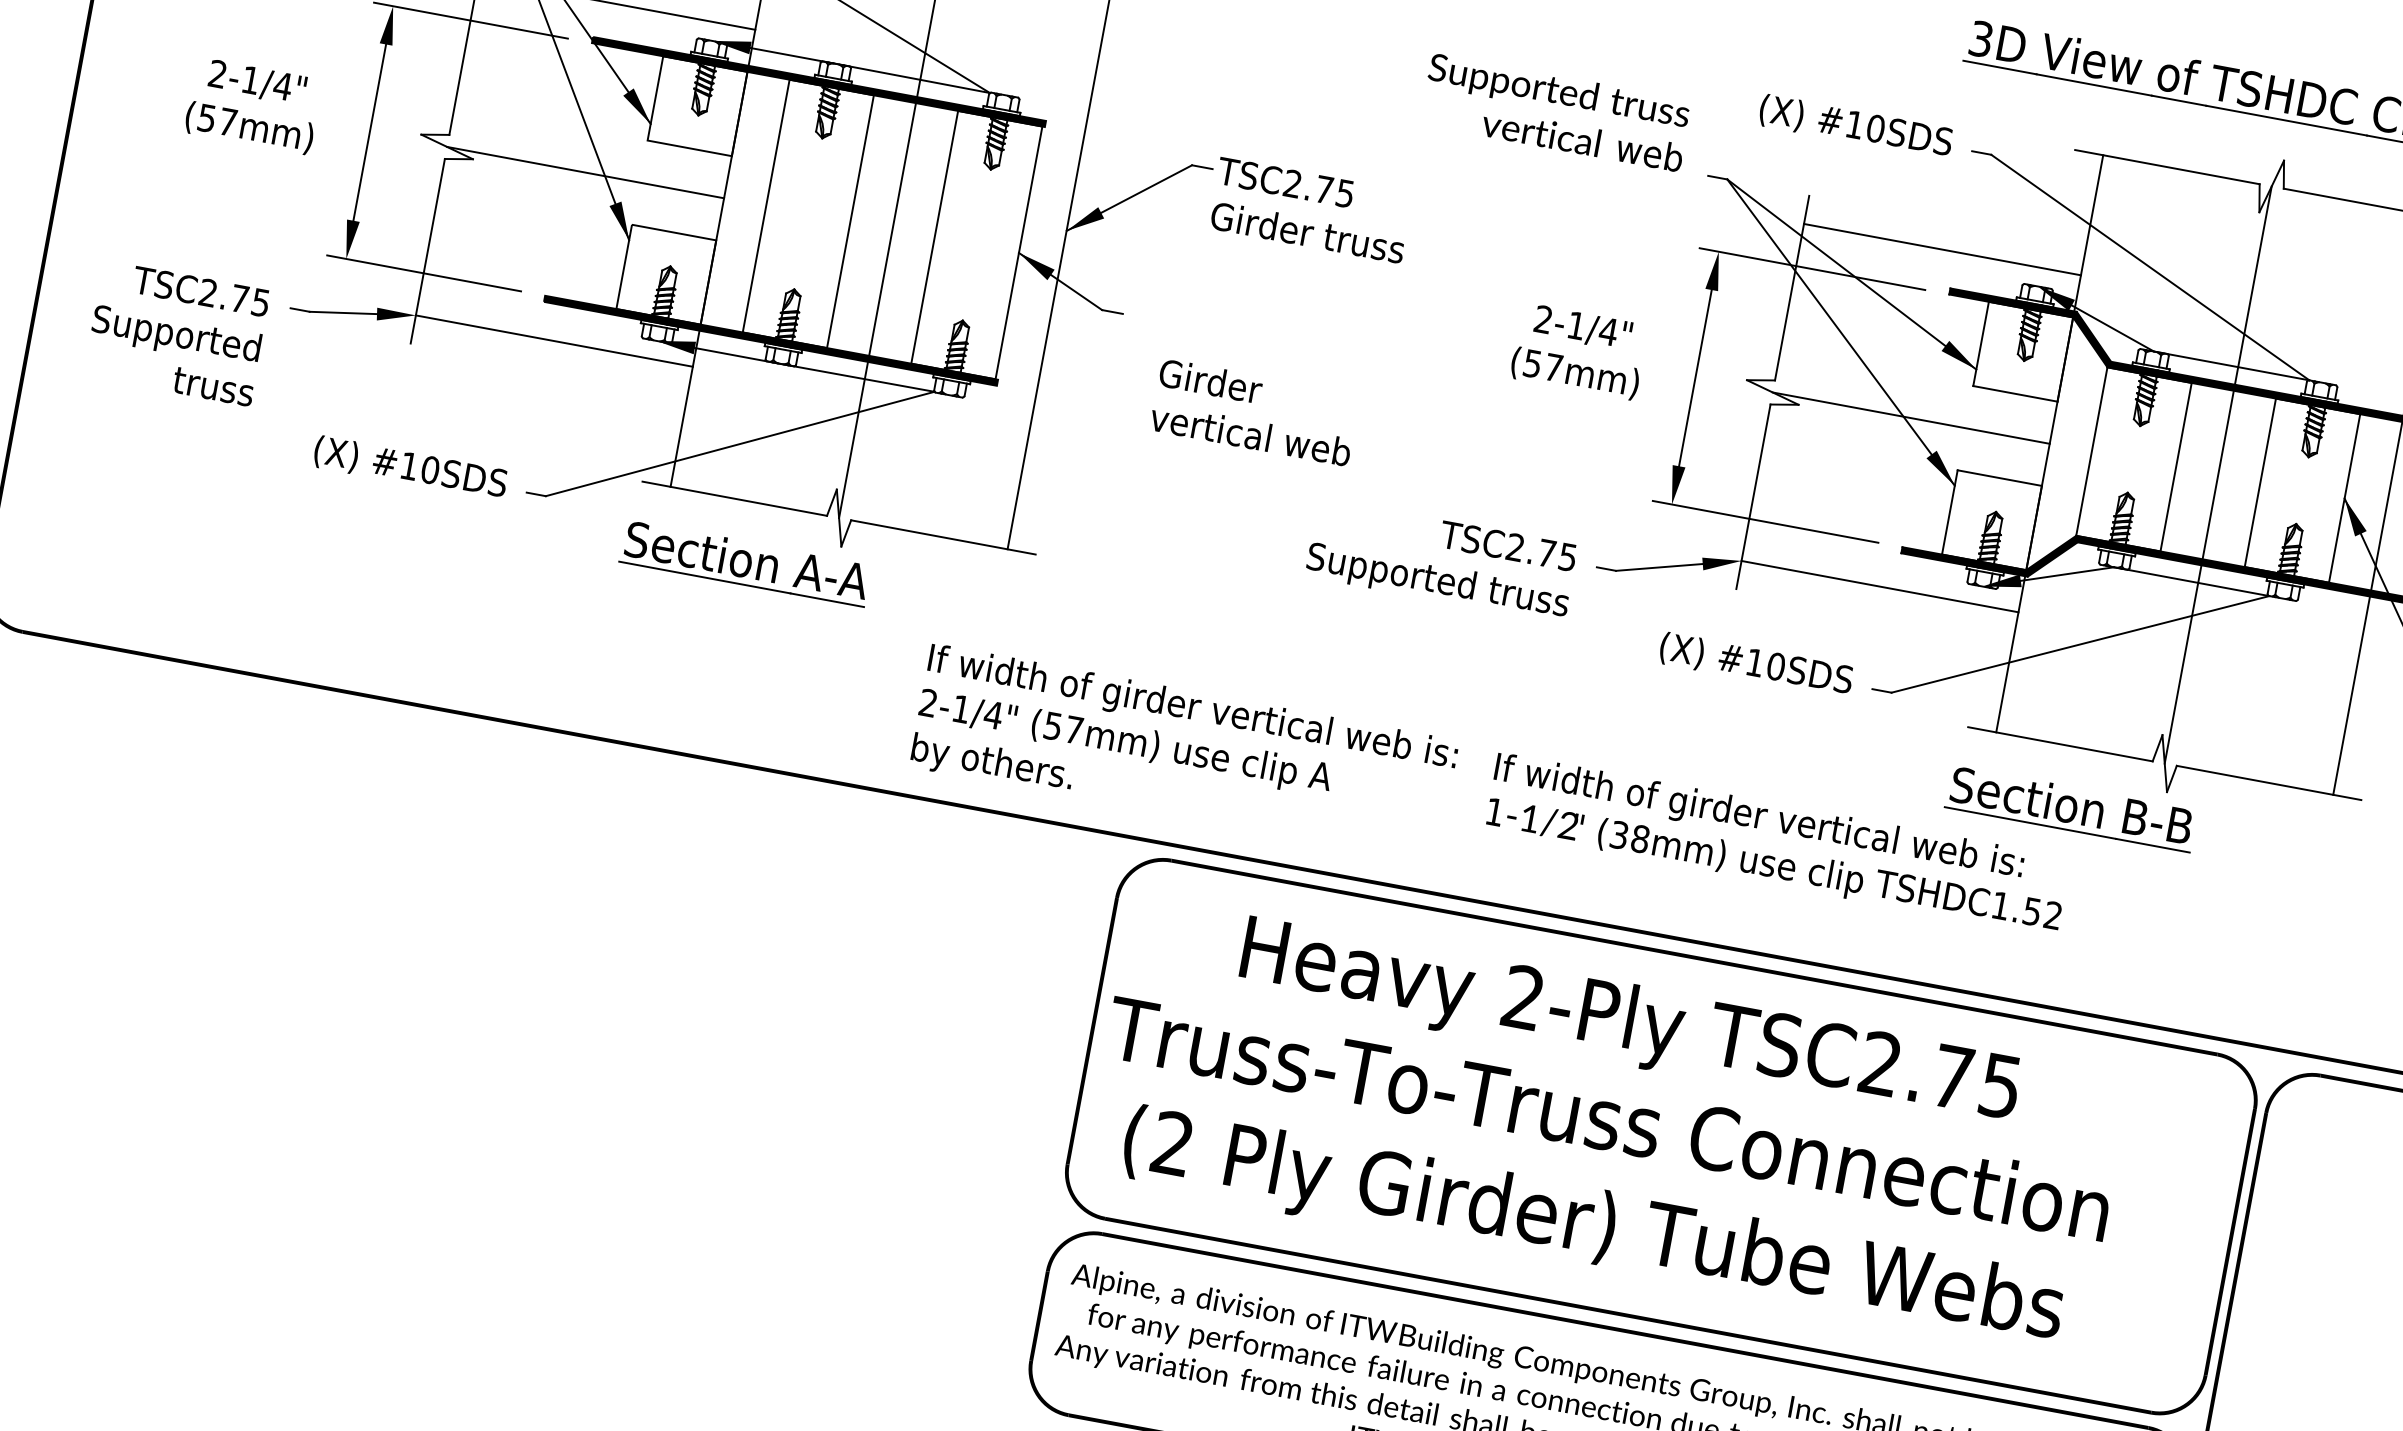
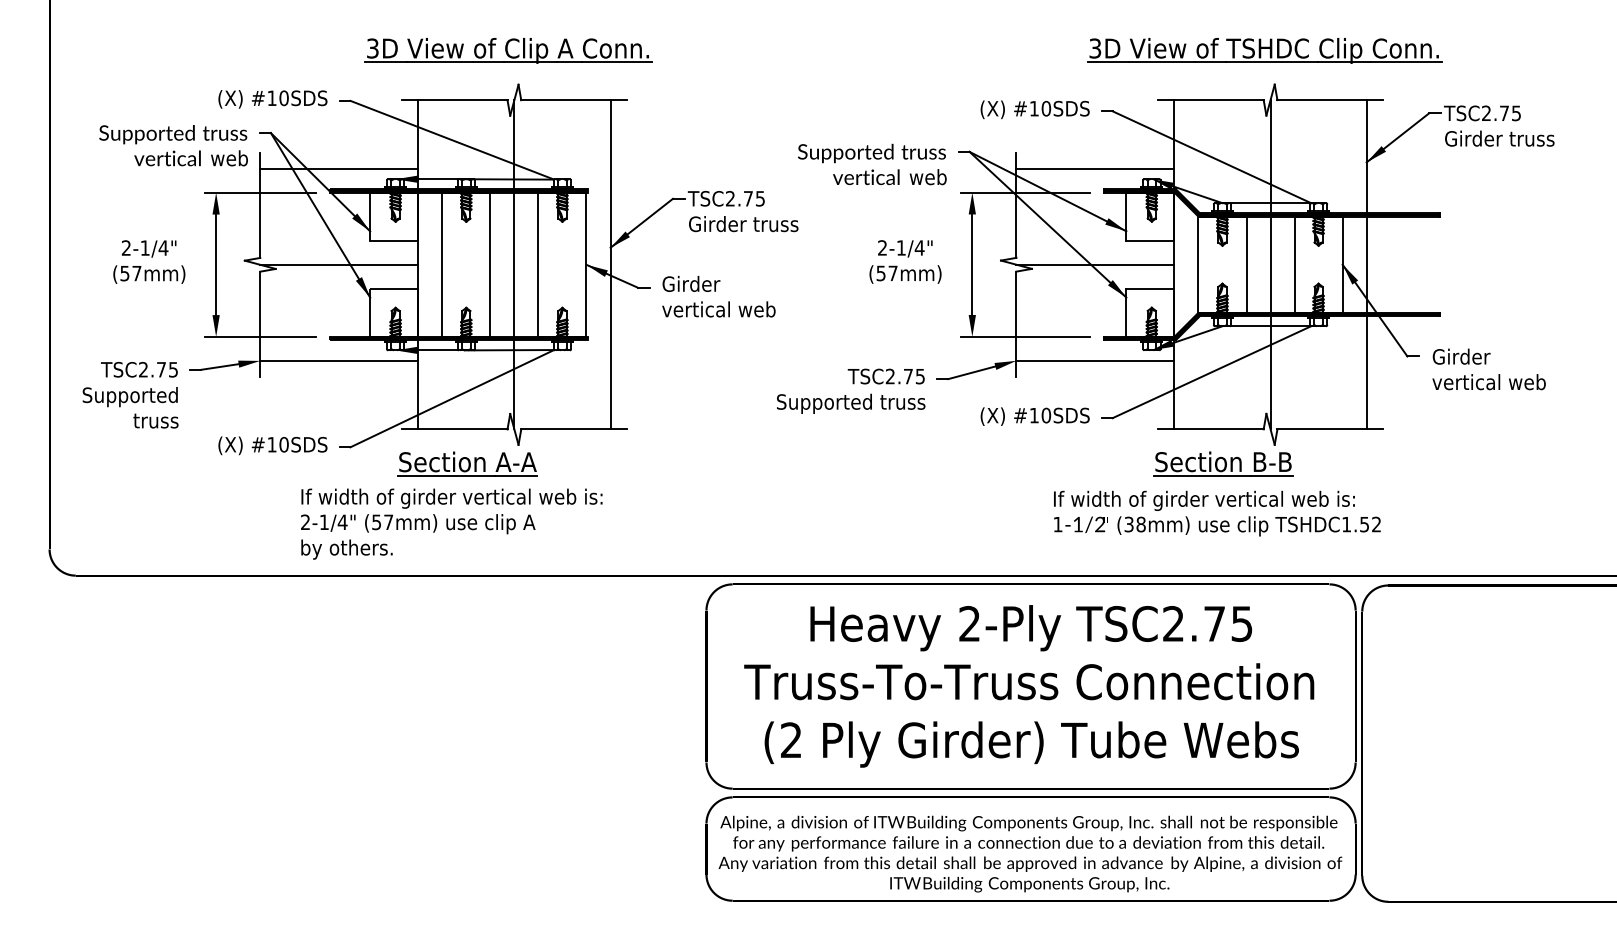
text: (1556, 112) -> (872, 164), moved
text: (1254, 411) -> (718, 296), moved
text: (1183, 752) -> (451, 523), moved
text: (1777, 844) -> (1217, 513), moved
text: (1607, 1126) -> (1029, 686), moved

